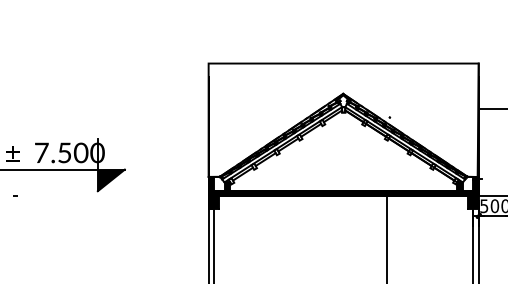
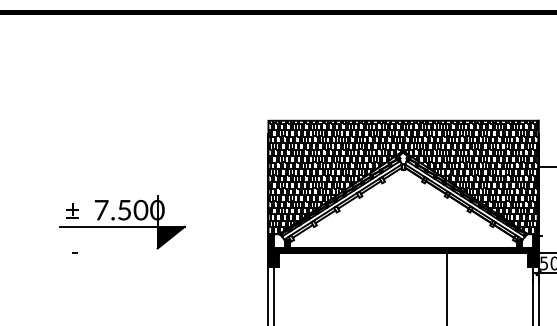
hatch: (343, 120) -> (403, 177), added

